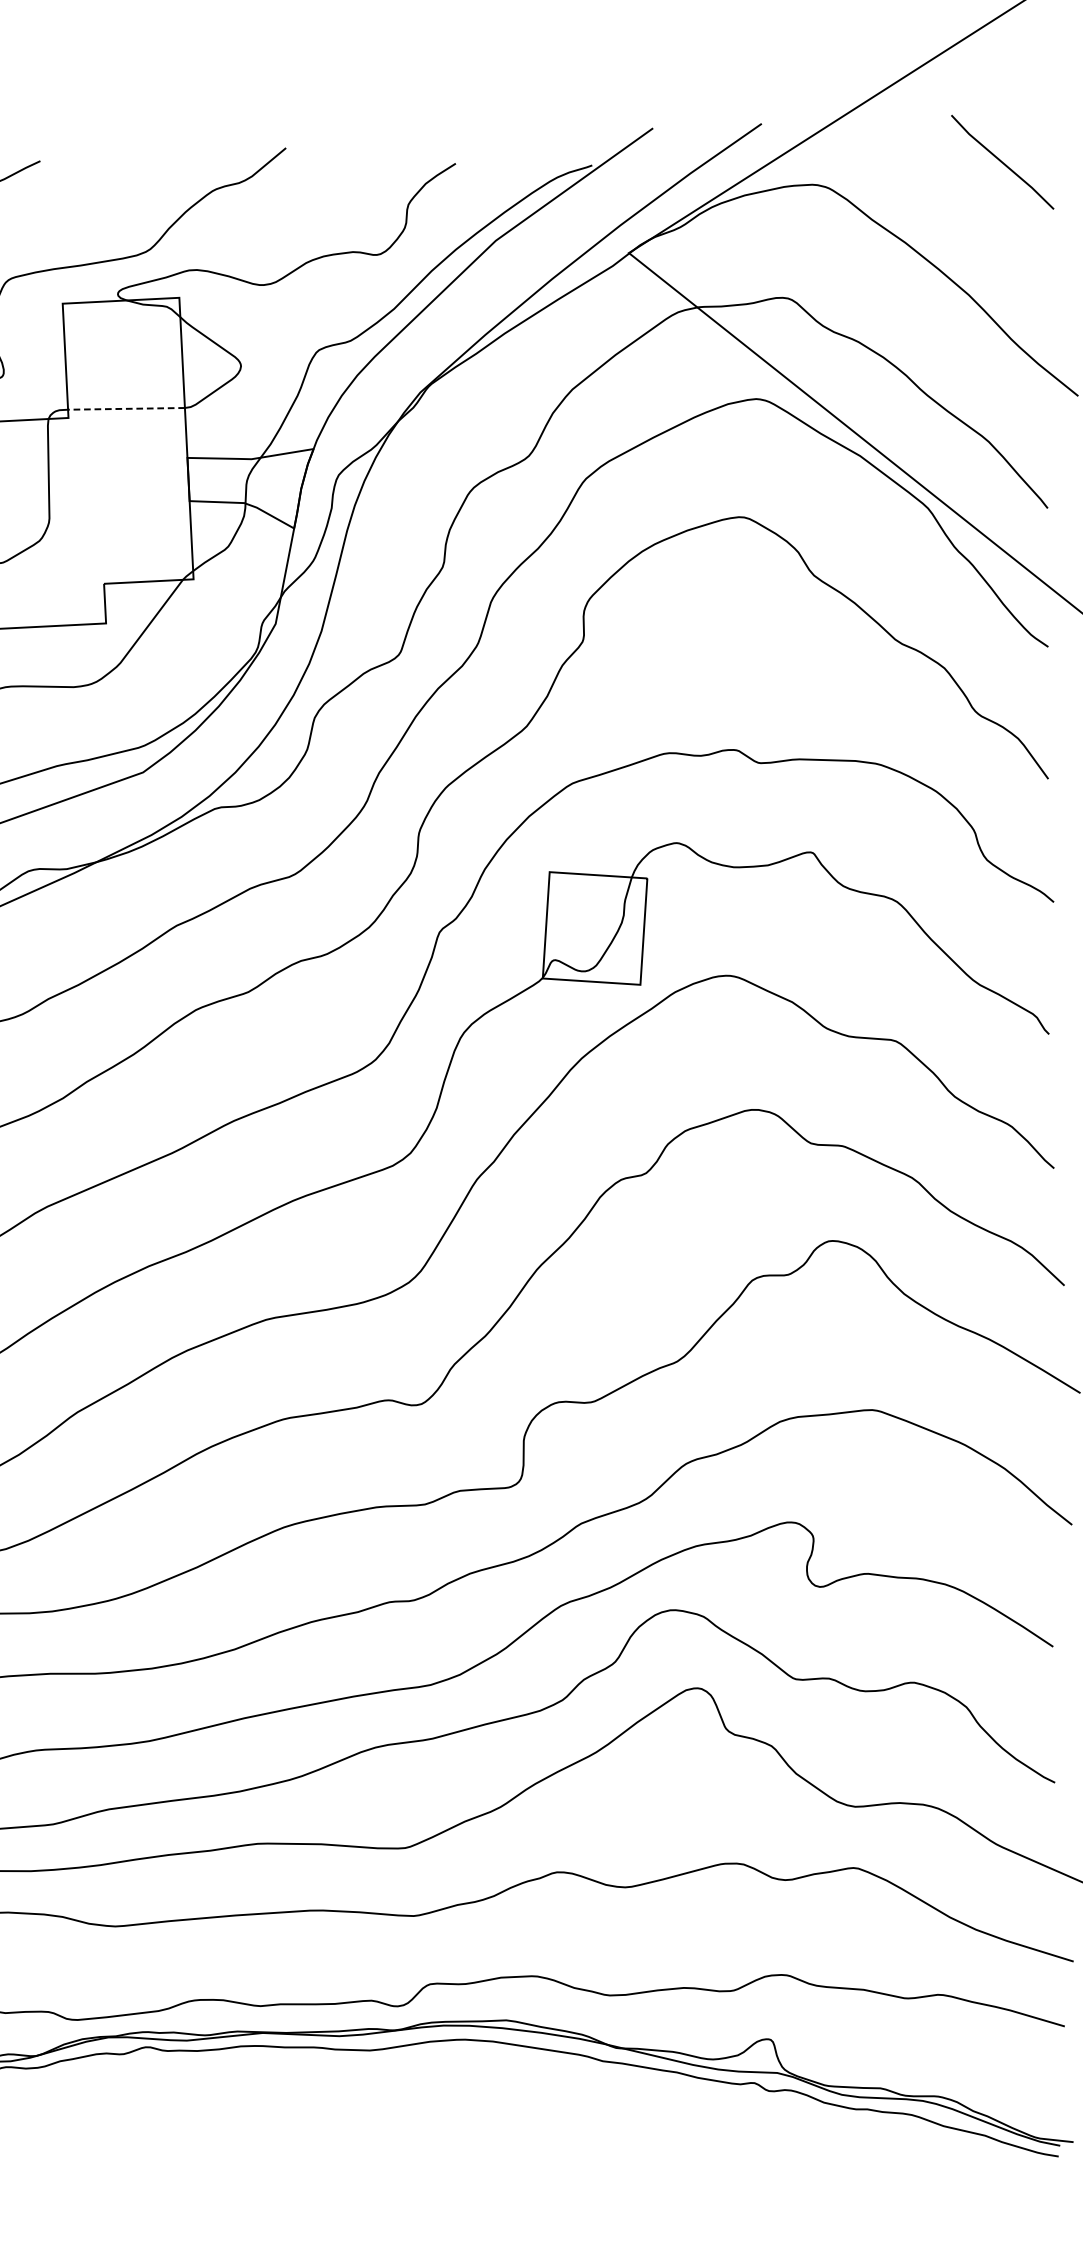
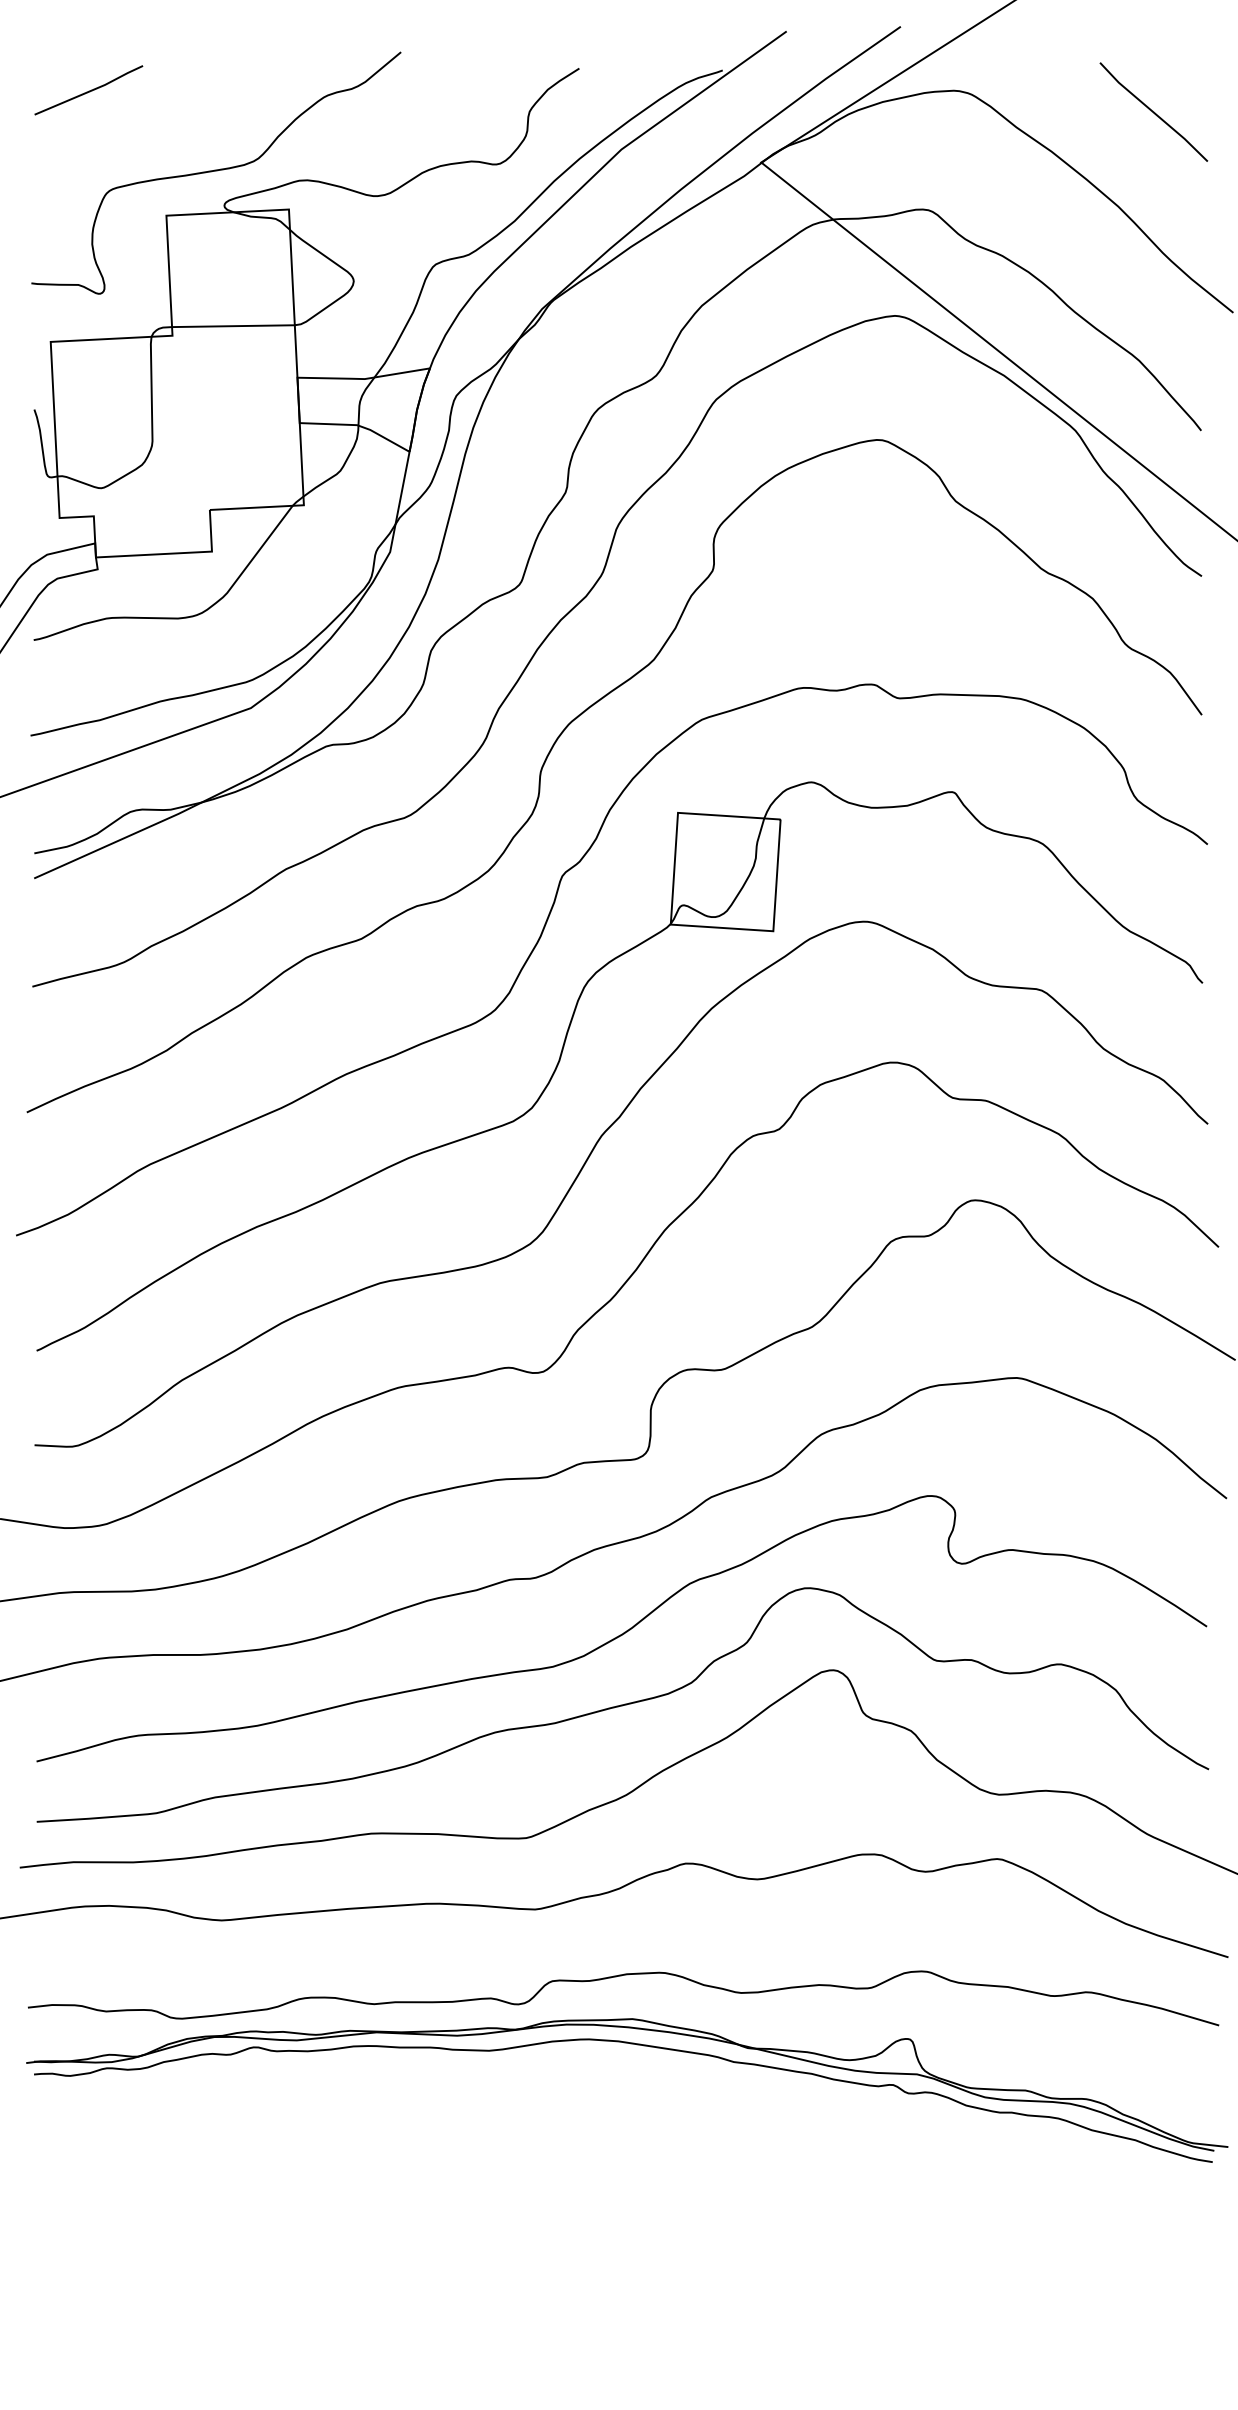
line: (1002, 161) -> (1153, 111), moved
line: (125, 409) -> (232, 326), dashed -> solid

